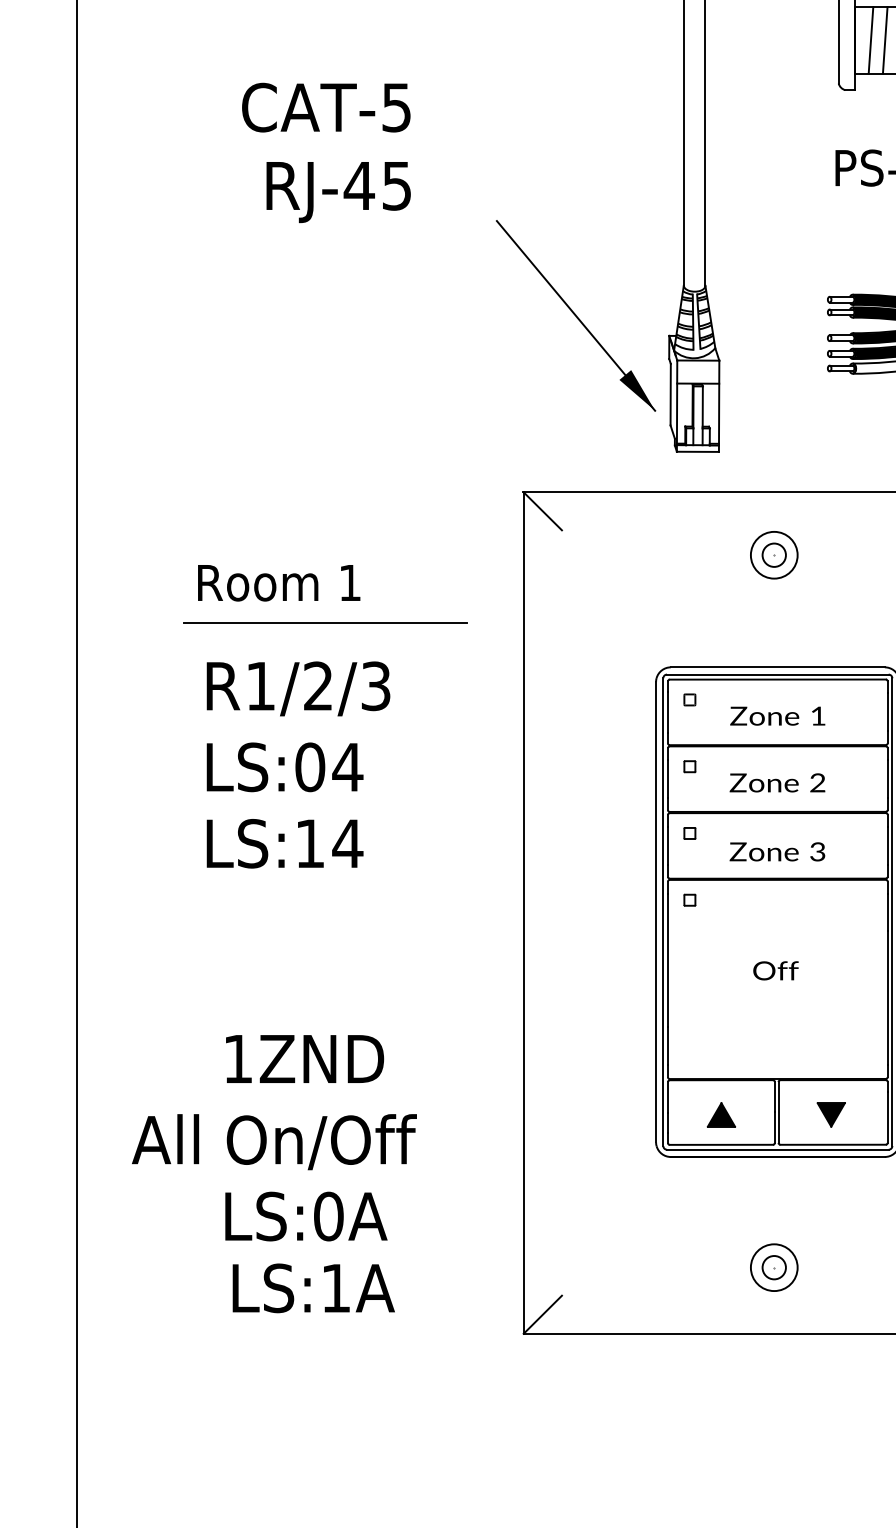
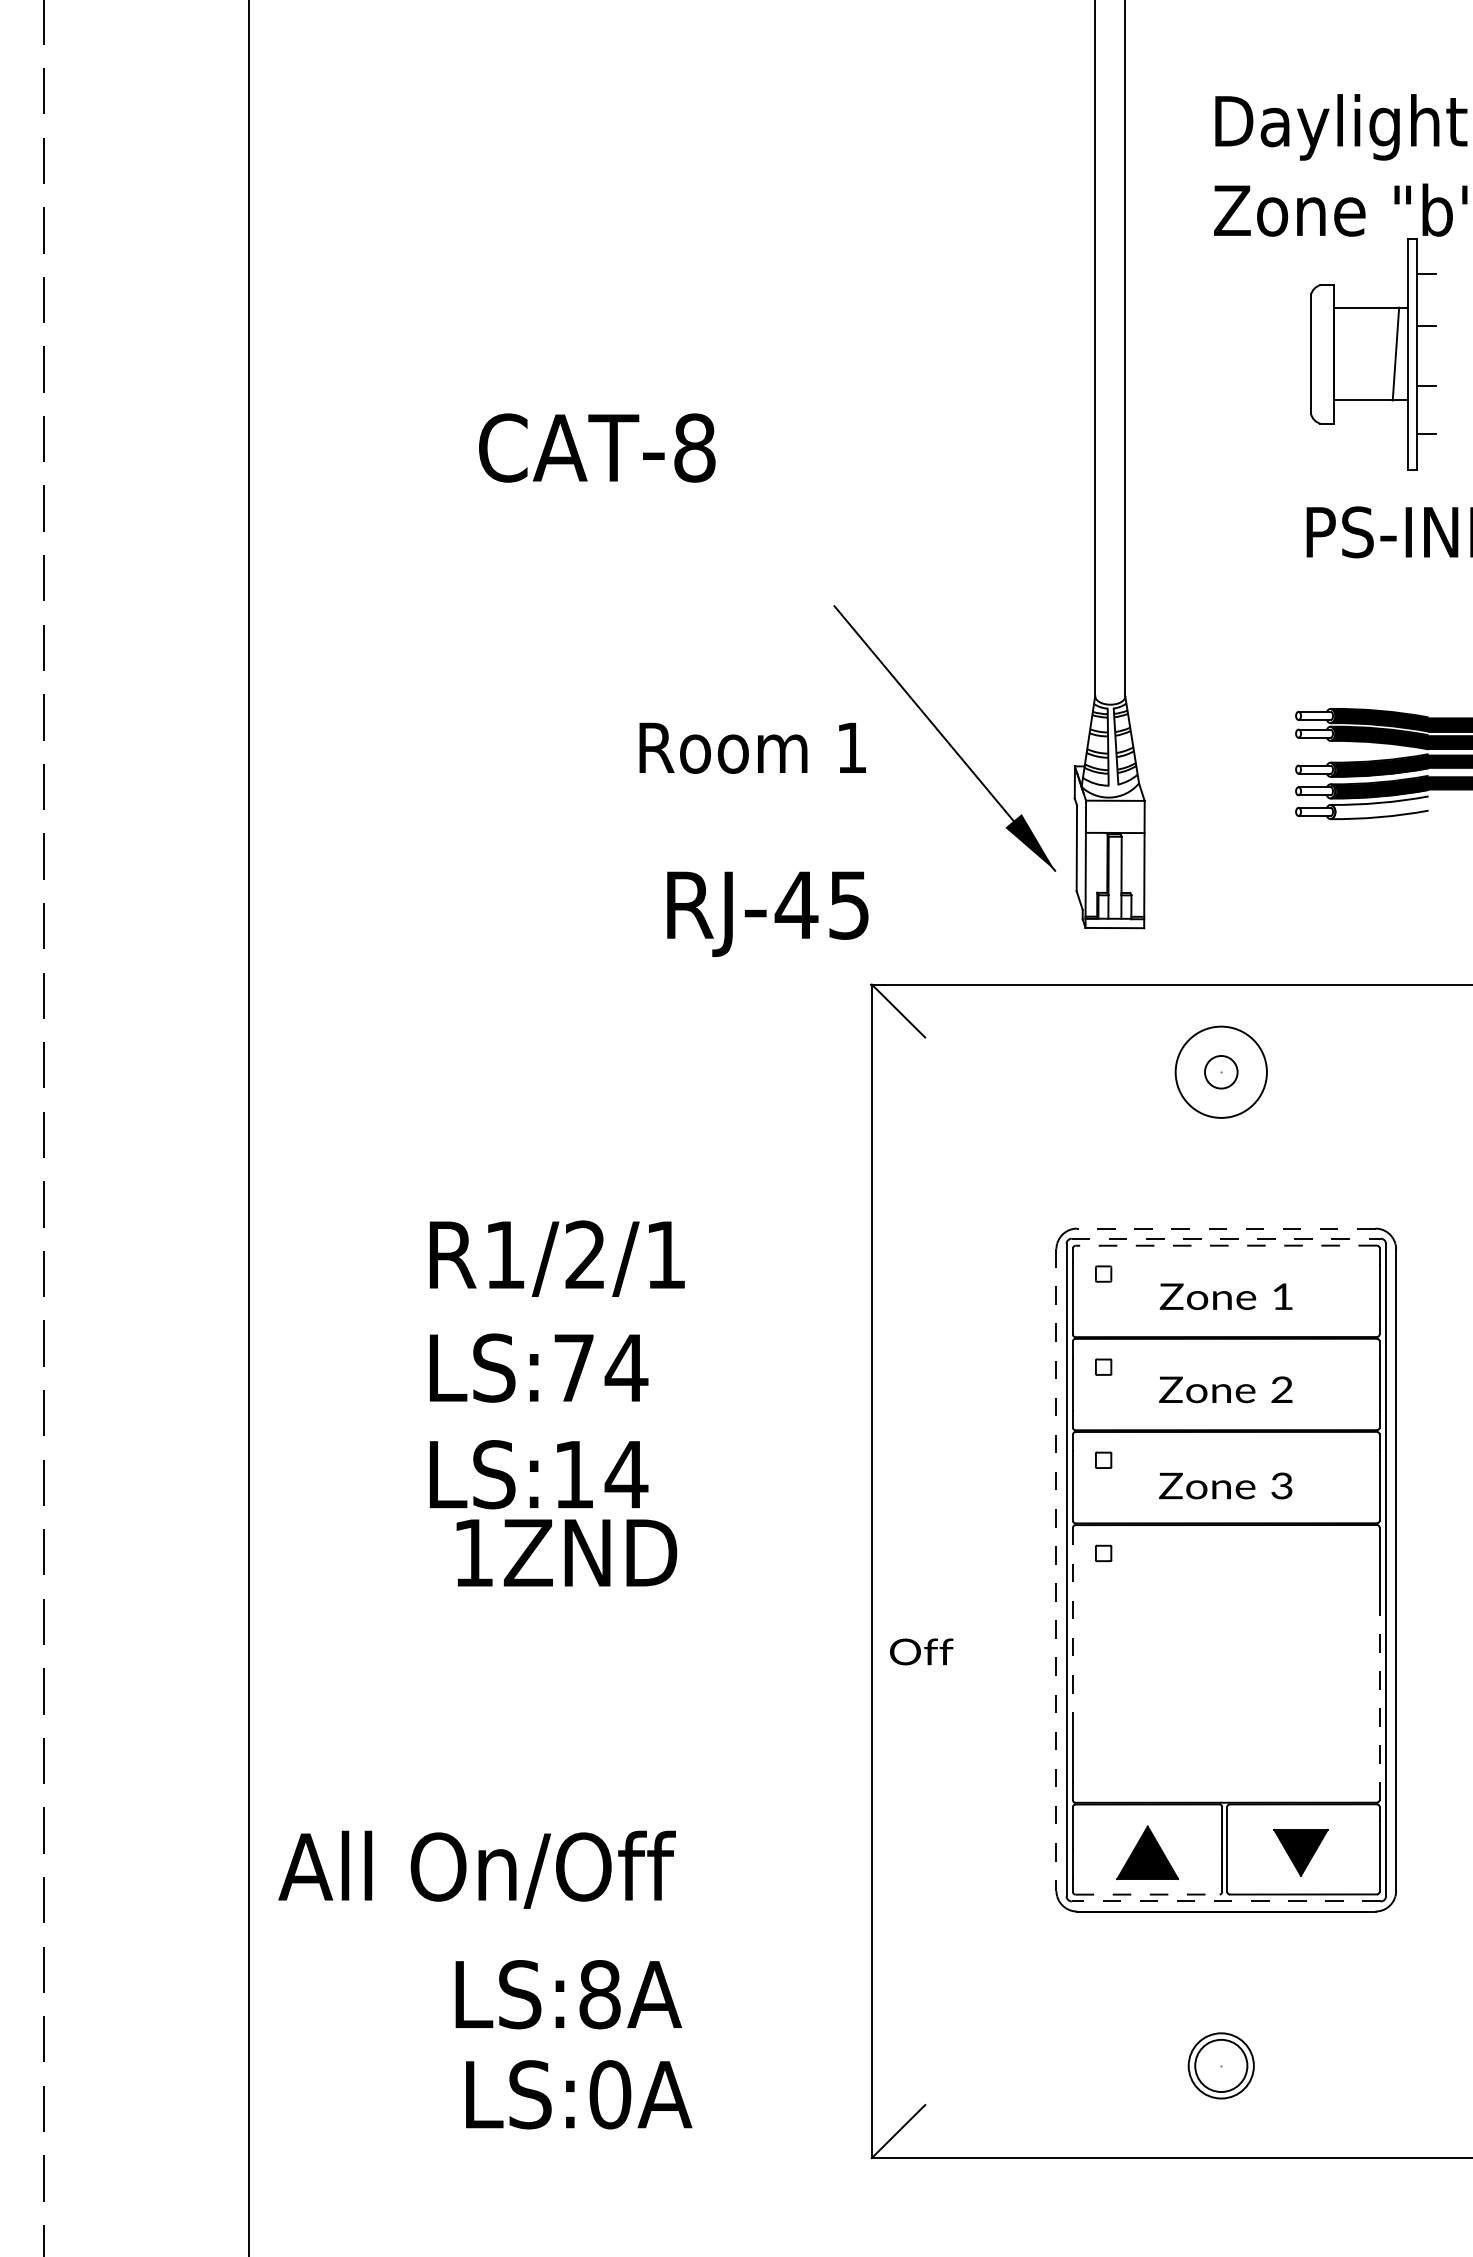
line: (871, 39) -> (1356, 353), removed
line: (884, 39) -> (1375, 353), removed
text: (396, 107) -> (694, 447), CAT-5 -> CAT-8
text: (338, 191) -> (767, 913), moved
circle: (773, 554) -> (1220, 1071), size x1.4
text: (278, 582) -> (752, 747), moved
line: (324, 622) -> (594, 1166), removed
line: (777, 667) -> (1225, 1228), solid -> dashed
line: (777, 674) -> (1226, 1238), solid -> dashed
line: (777, 679) -> (1226, 1245), solid -> dashed
text: (375, 685) -> (665, 1254), R1/2/3 -> R1/2/1
text: (310, 766) -> (574, 1367), LS:04 -> LS:74
line: (656, 912) -> (1056, 1570), solid -> dashed
line: (668, 960) -> (1073, 1637), solid -> dashed
text: (775, 970) -> (921, 1651), moved
line: (887, 998) -> (1379, 1690), solid -> dashed
text: (304, 1058) -> (566, 1552), moved
part: (721, 1114) -> (1147, 1852), size x1.6
part: (831, 1114) -> (1300, 1852), size x1.4
text: (273, 1141) -> (476, 1869), moved
line: (722, 1144) -> (1148, 1894), solid -> dashed
line: (777, 1149) -> (1226, 1901), solid -> dashed
text: (328, 1216) -> (599, 1994), LS:0A -> LS:8A
circle: (774, 1267) -> (1221, 2065), size x1.6
text: (336, 1288) -> (610, 2094), LS:1A -> LS:0A

